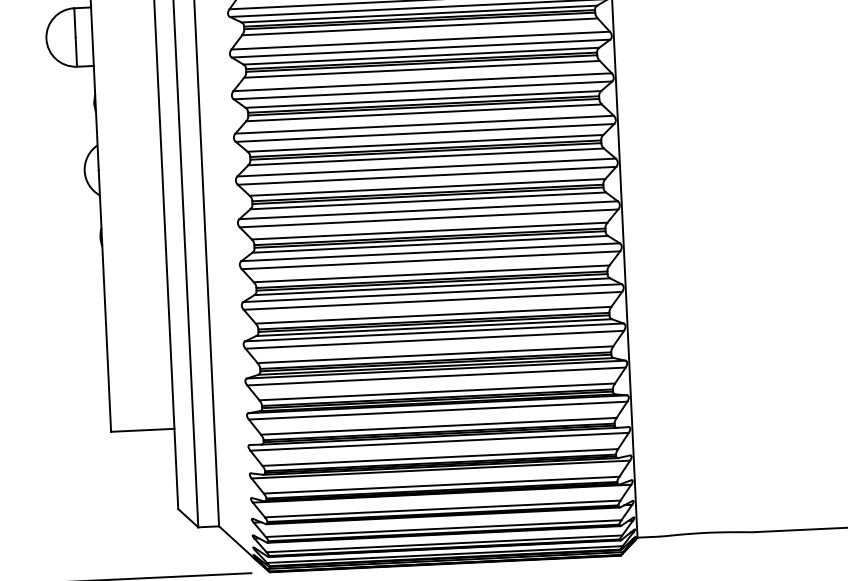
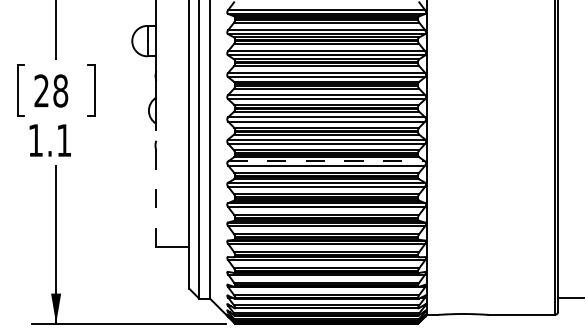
line: (430, 252) -> (326, 161), solid -> dashed
line: (105, 300) -> (156, 178), solid -> dashed

